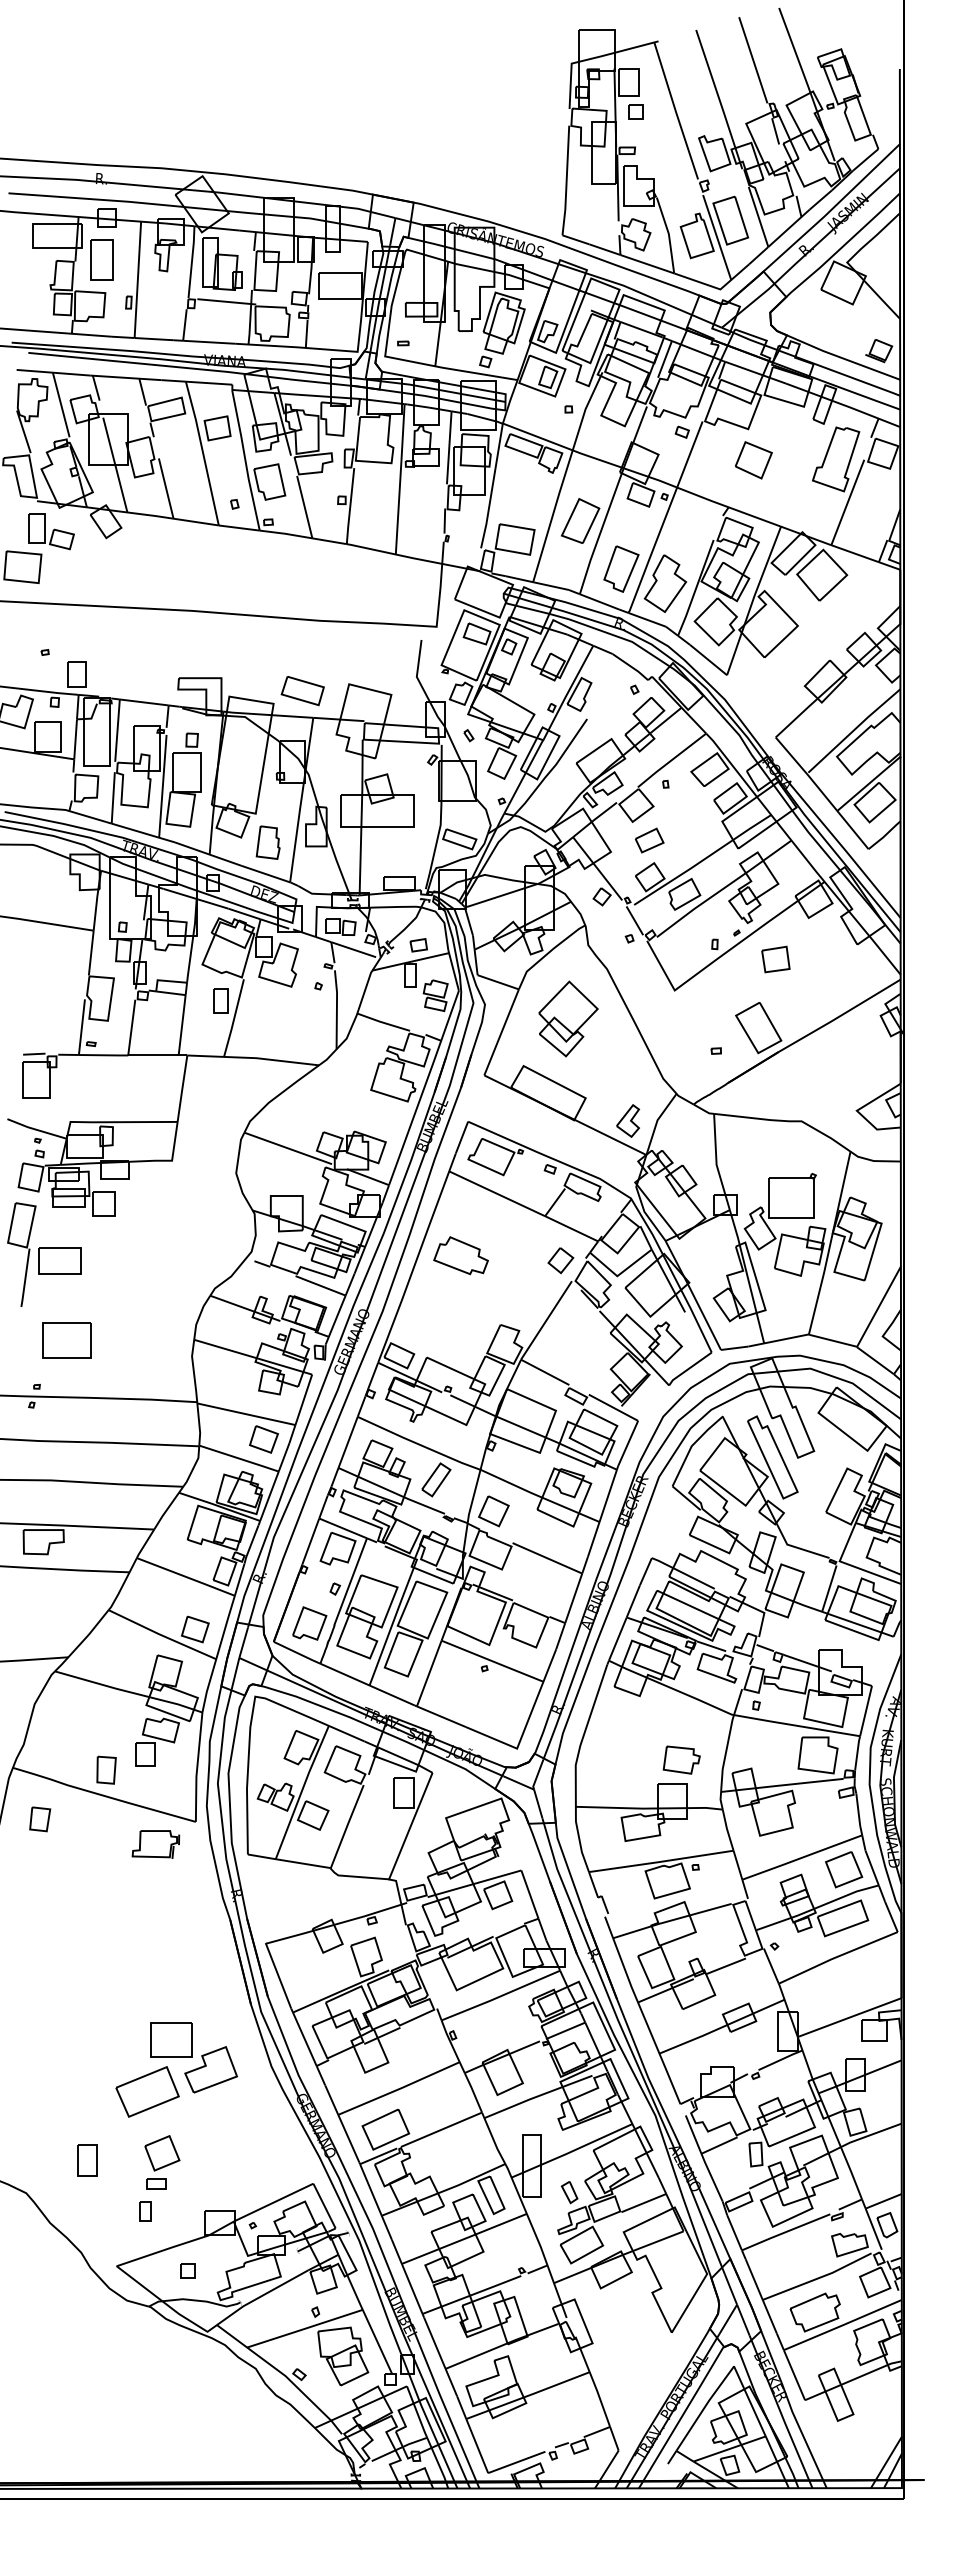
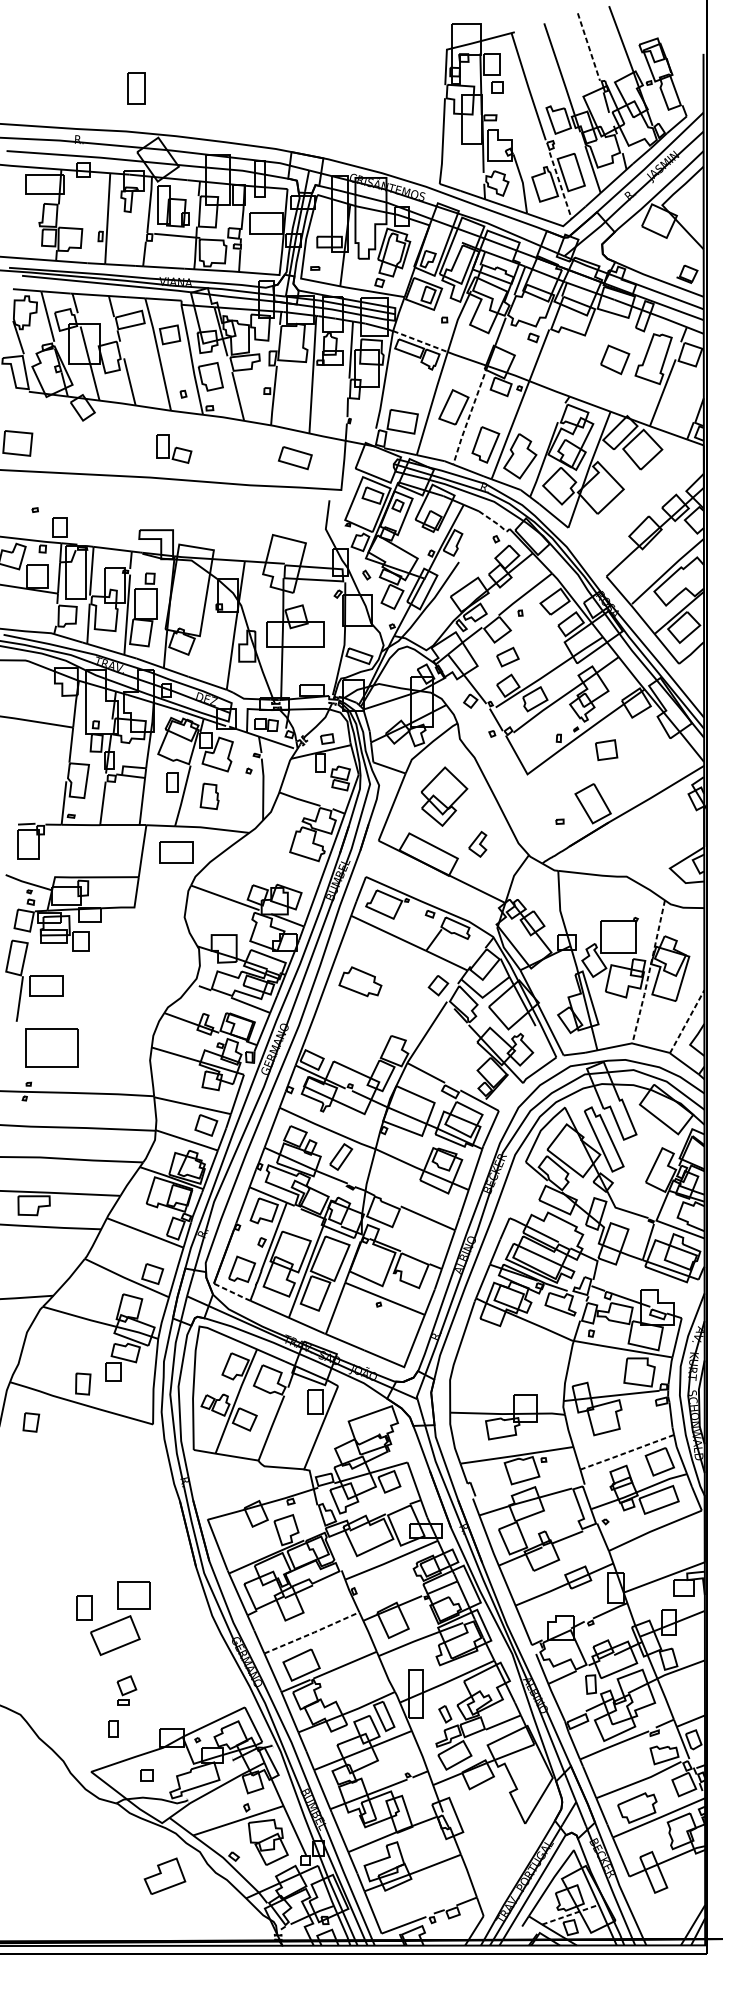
line: (753, 60) -> (589, 47), solid -> dashed
line: (717, 237) -> (560, 185), solid -> dashed
part: (101, 259) -> (136, 88), moved
line: (538, 437) -> (420, 341), solid -> dashed
part: (753, 460) -> (614, 359), moved
part: (51, 531) -> (173, 449), moved
line: (600, 531) -> (469, 415), solid -> dashed
line: (631, 666) -> (493, 521), solid -> dashed
part: (302, 691) -> (295, 458), moved
part: (267, 842) -> (209, 796), moved
part: (225, 1089) -> (176, 851), added
part: (628, 1120) -> (478, 843), moved
line: (830, 1243) -> (649, 972), solid -> dashed
line: (878, 1306) -> (686, 1021), solid -> dashed
part: (66, 1340) -> (51, 1048), size x1.4
part: (493, 1511) -> (385, 1181), removed
line: (297, 1652) -> (232, 1292), solid -> dashed
part: (681, 1759) -> (532, 1375), removed
part: (155, 1844) -> (121, 1442), removed
line: (801, 1857) -> (626, 1452), solid -> dashed
part: (210, 2069) -> (164, 1876), moved
line: (400, 2088) -> (313, 1632), solid -> dashed
part: (87, 2160) -> (84, 1608), moved
part: (162, 2162) -> (126, 1690), size x0.7
line: (730, 2448) -> (571, 1914), solid -> dashed

